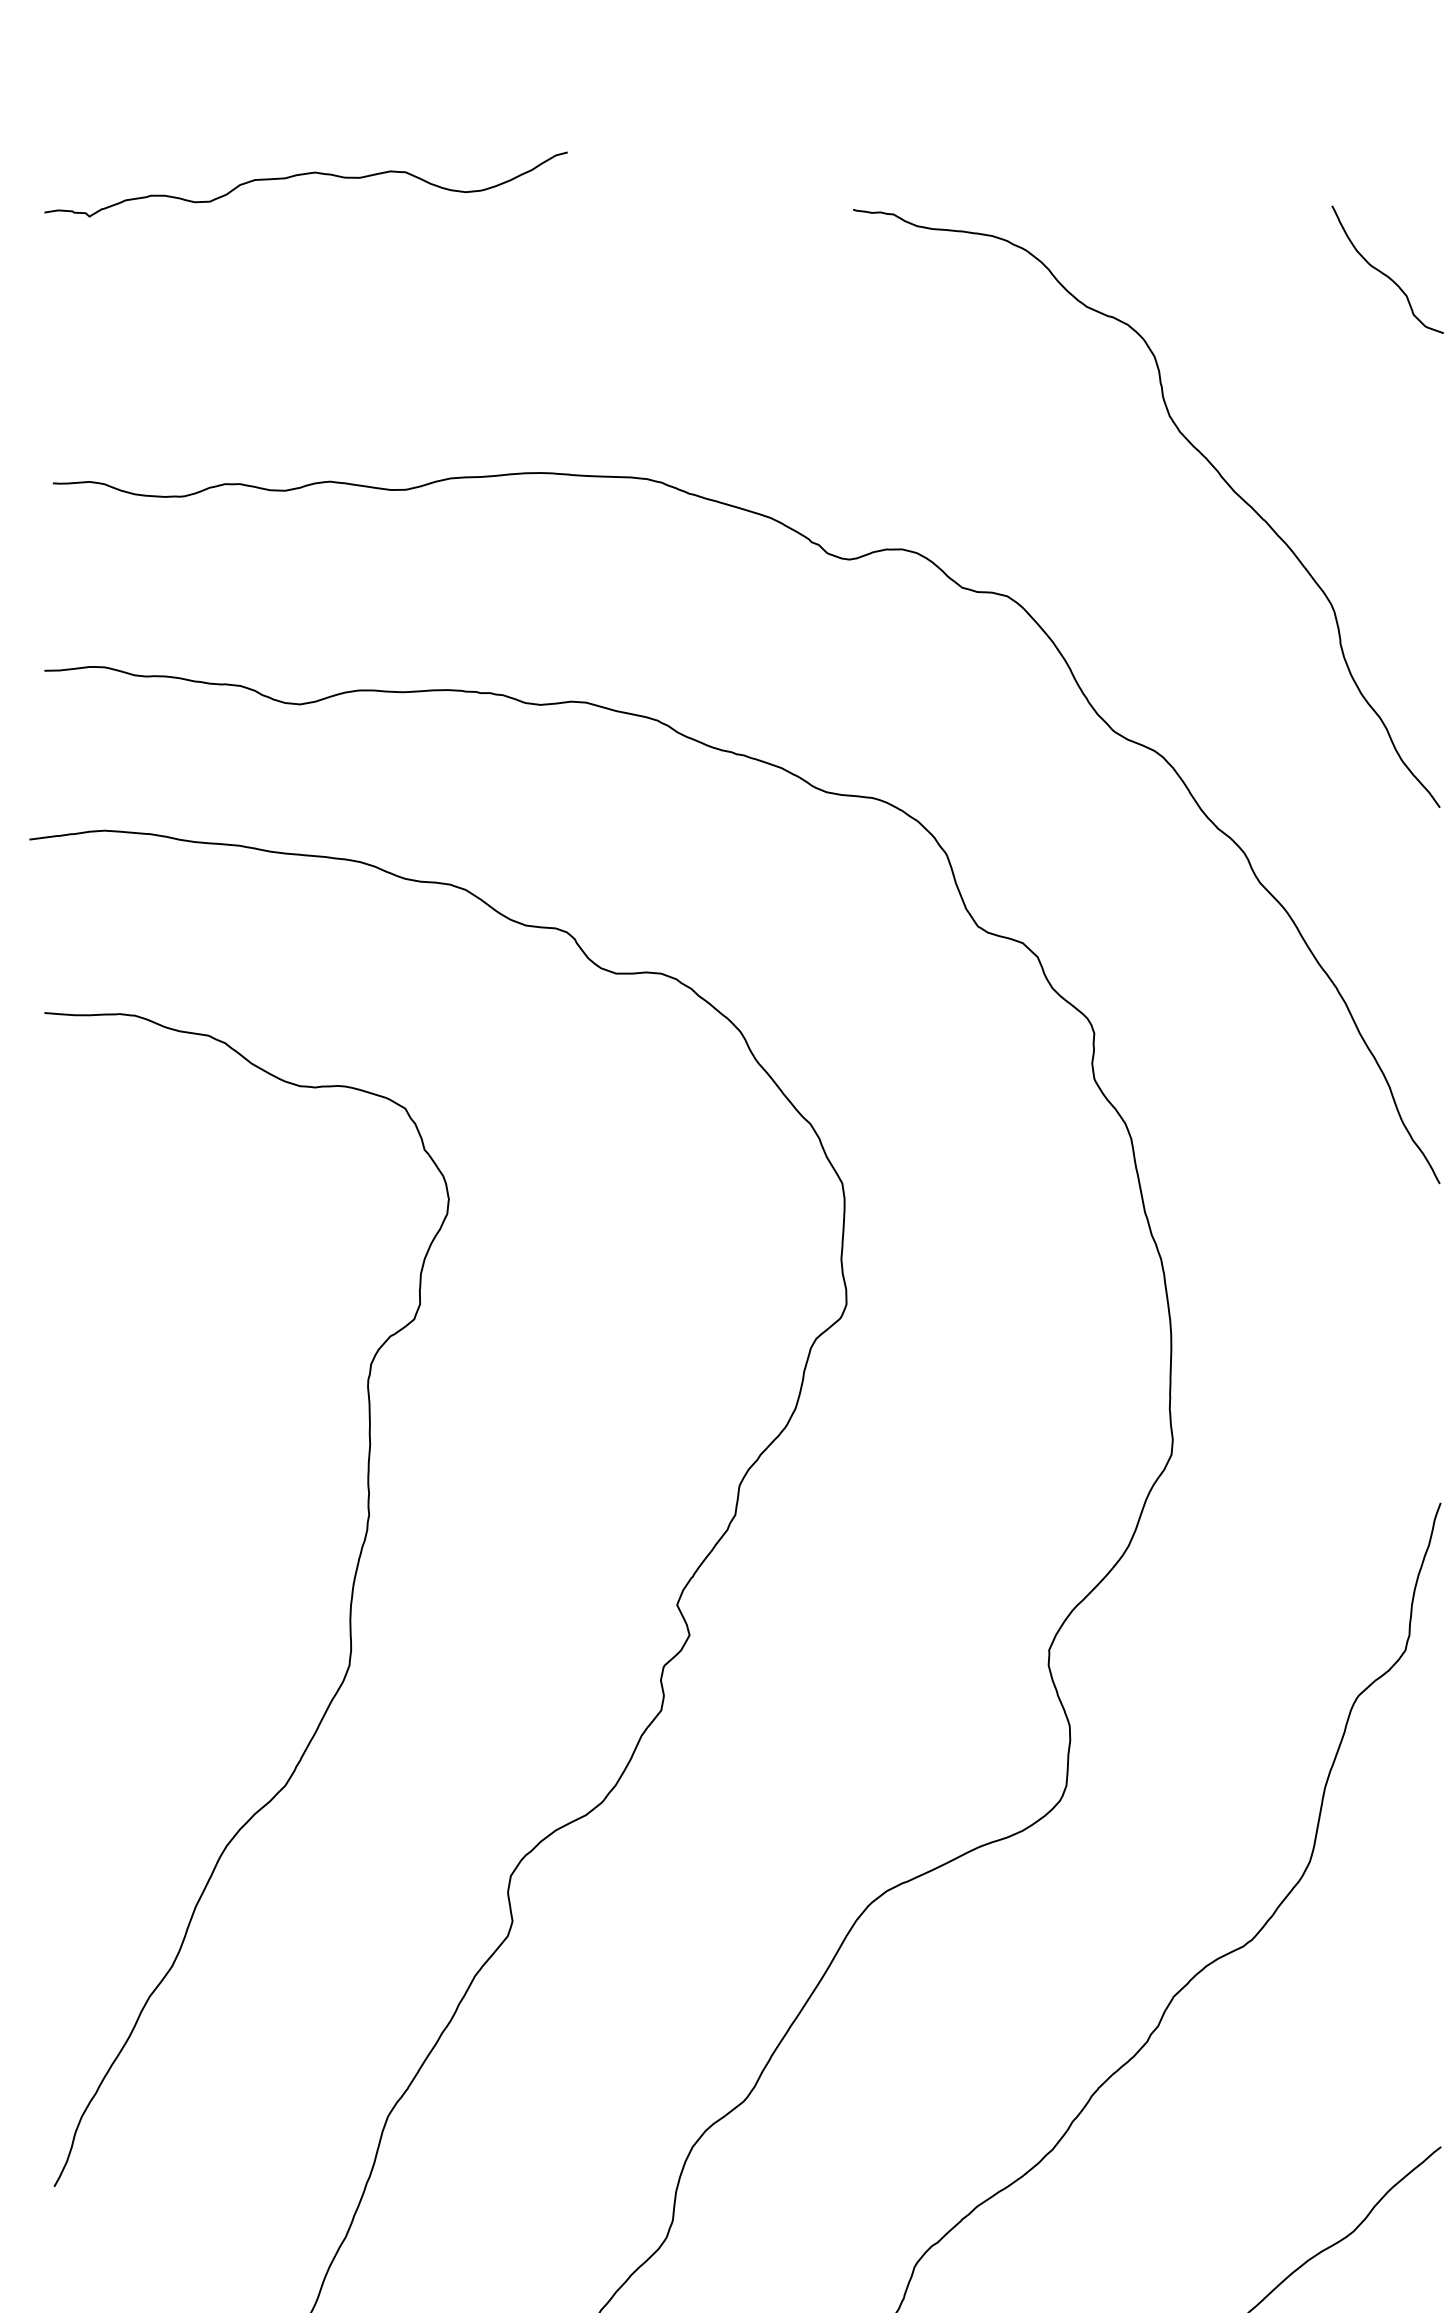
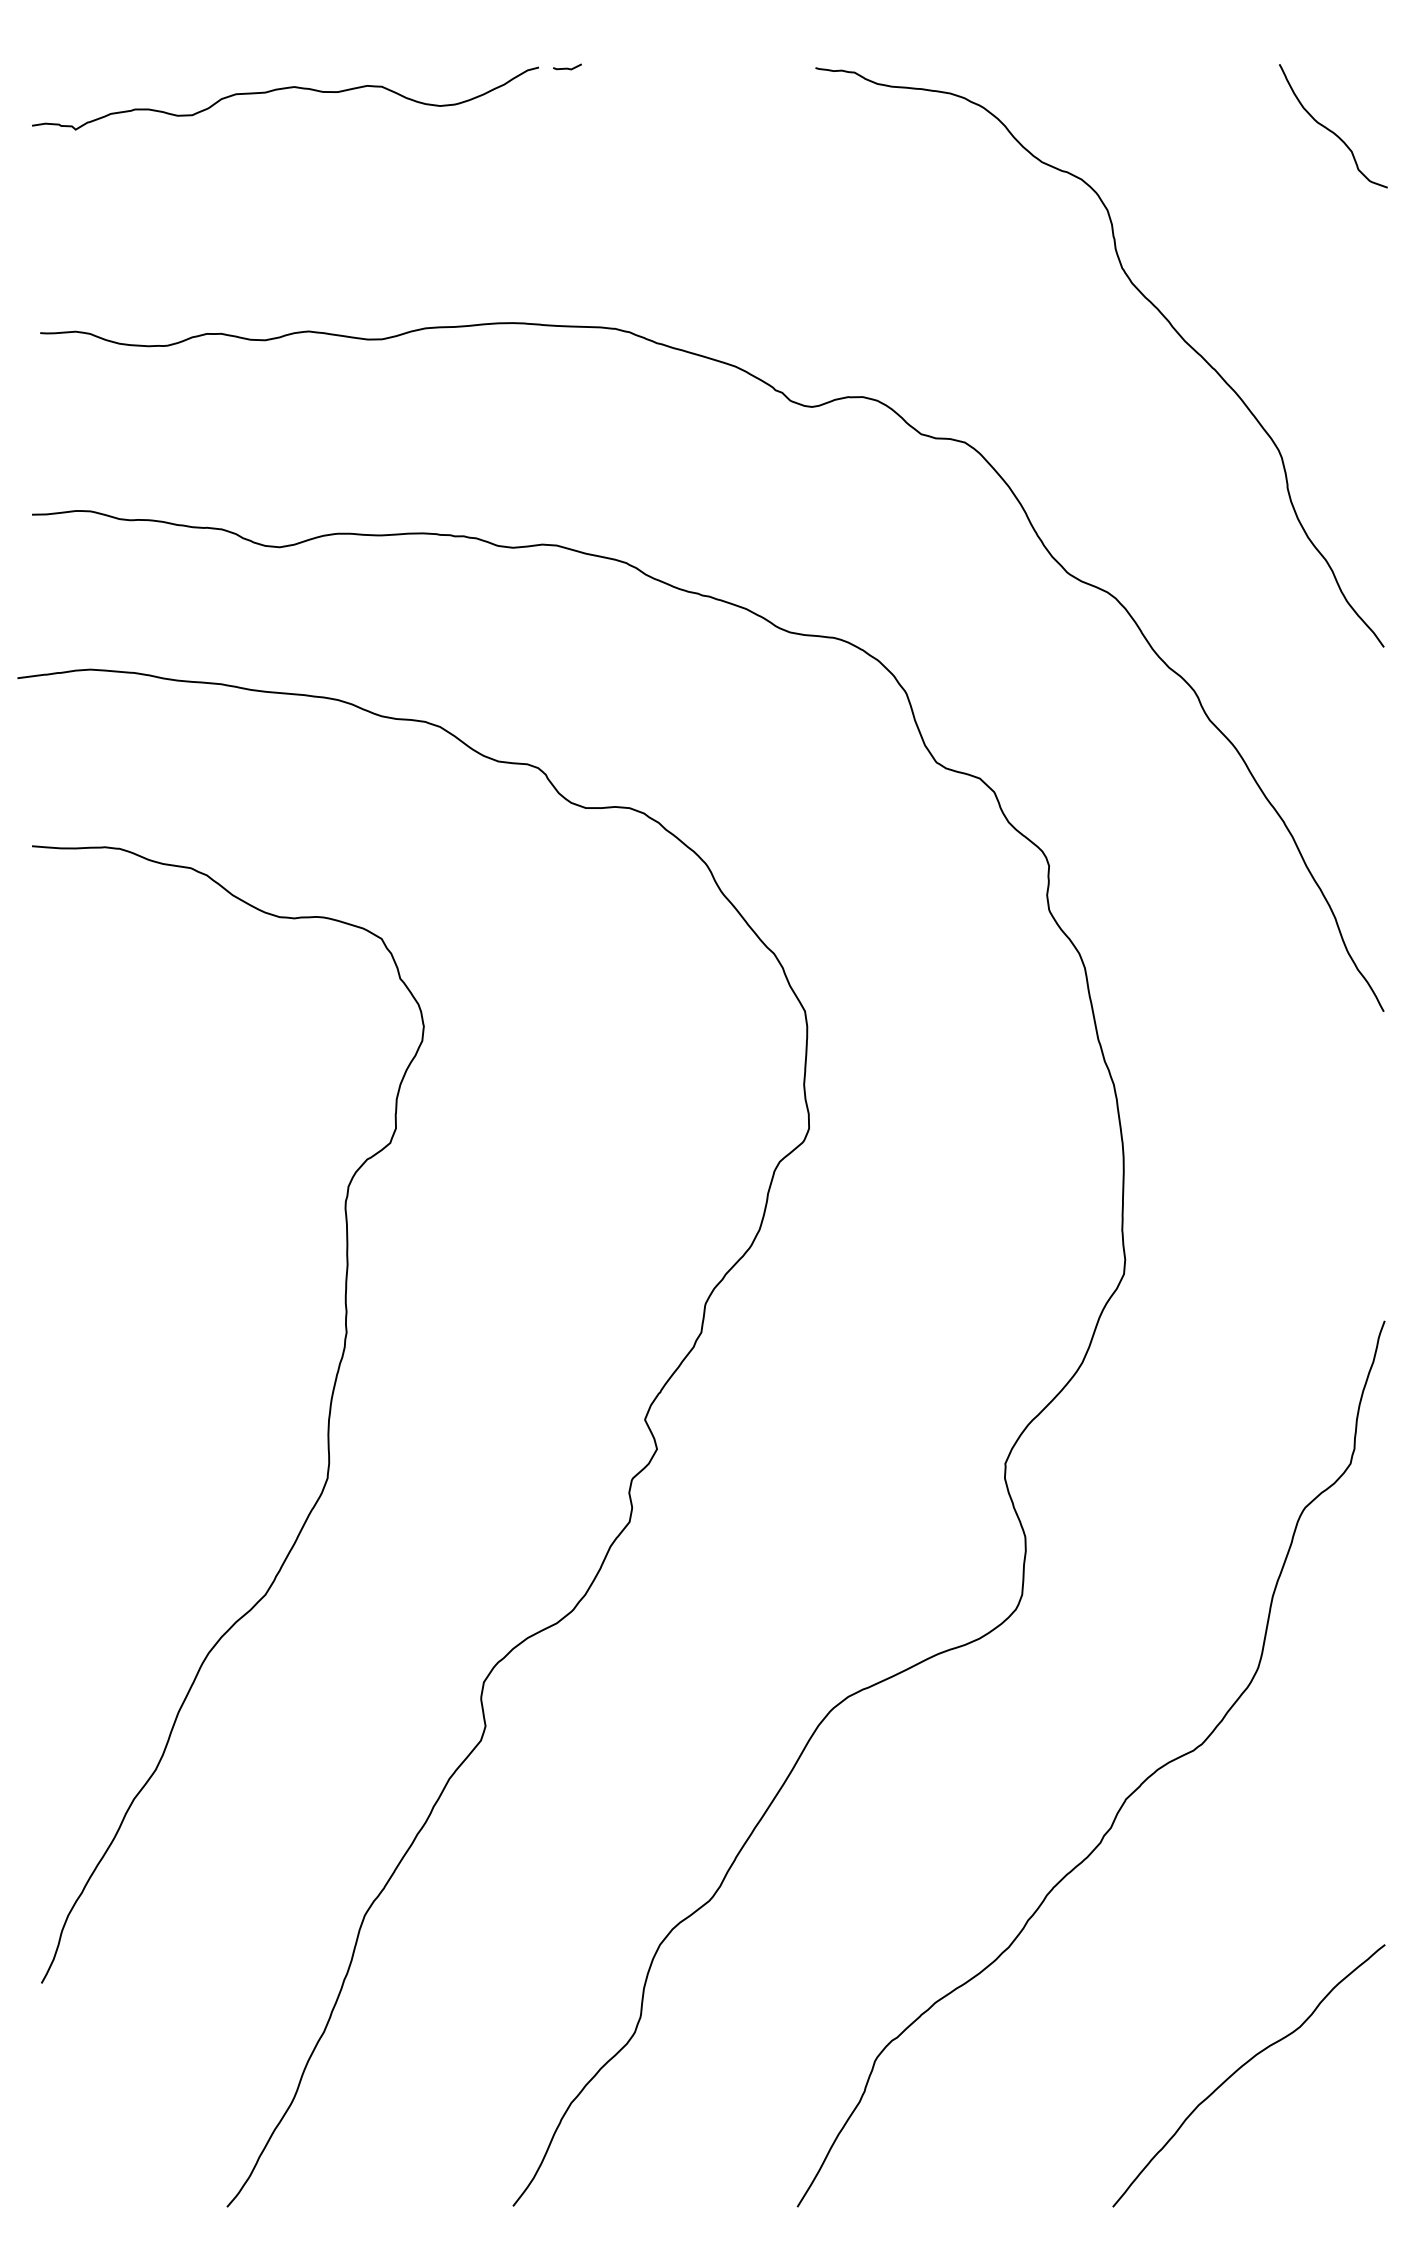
curve: (306, 175) -> (285, 89), moved
line: (597, 209) -> (567, 67), added

